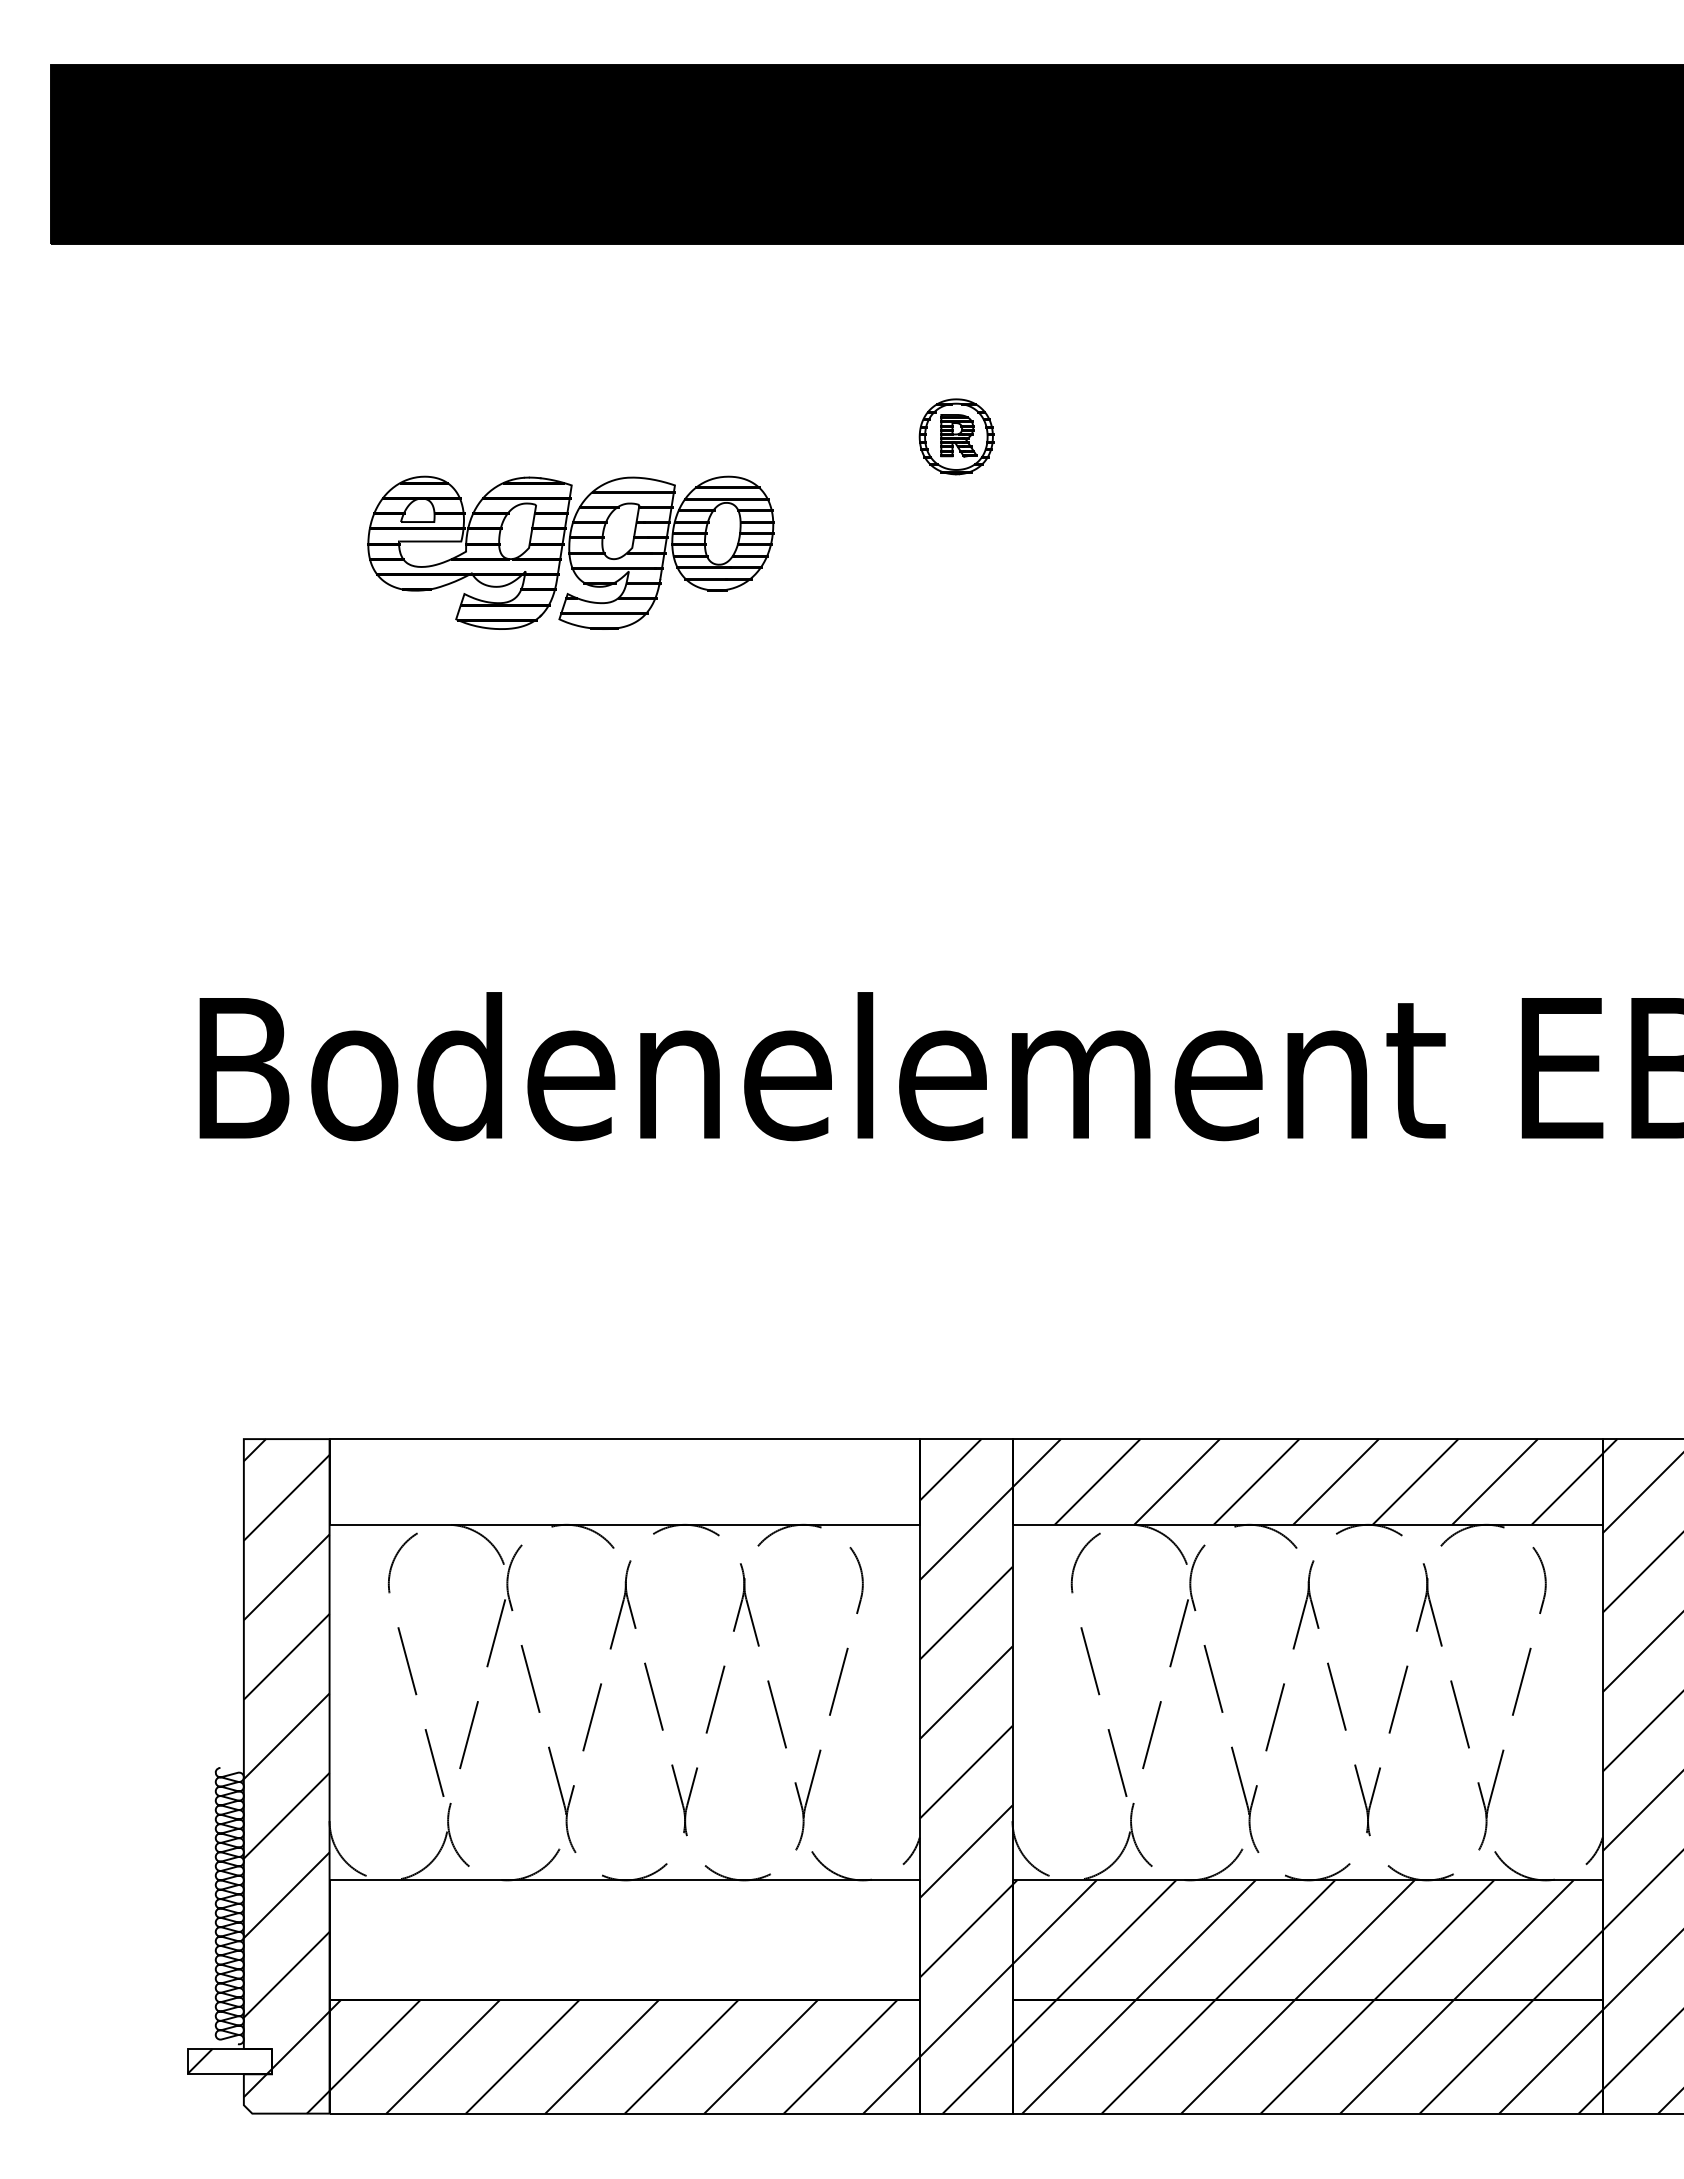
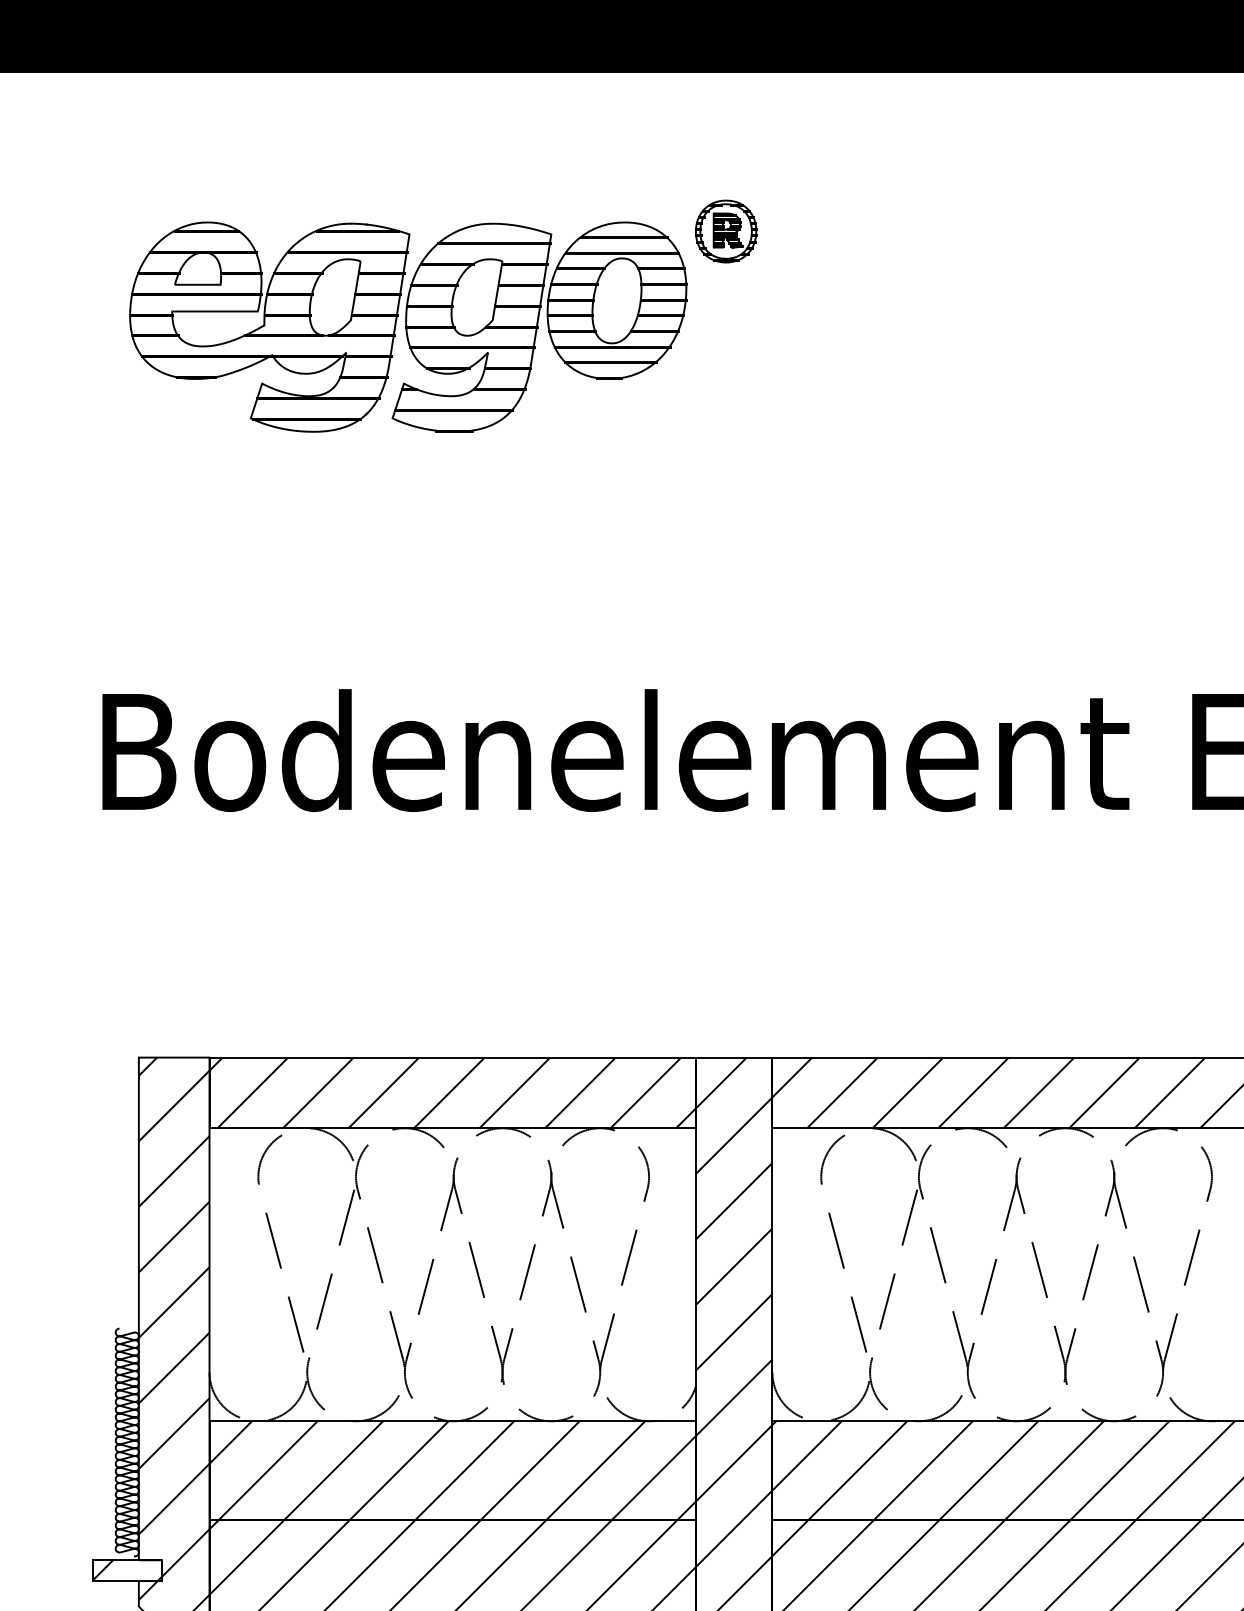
part: (570, 552) -> (408, 326), size x1.67
hatch: (624, 1481) -> (452, 1092), added
hatch: (624, 1939) -> (452, 1470), added

